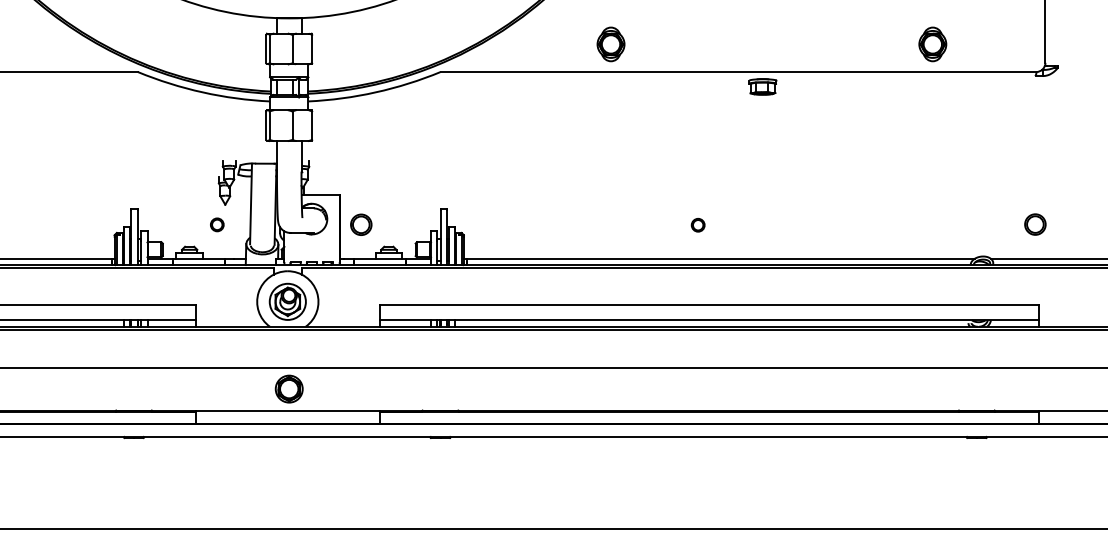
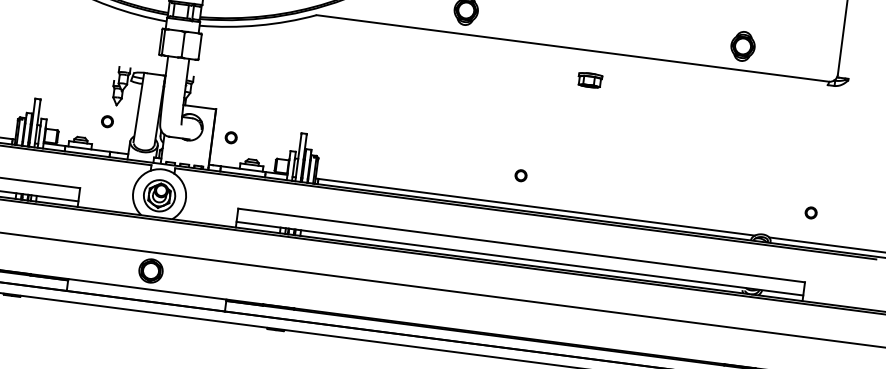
part: (762, 86) -> (589, 79), moved
part: (360, 224) -> (230, 137), size x0.62
part: (1035, 224) -> (811, 212), size x0.62

